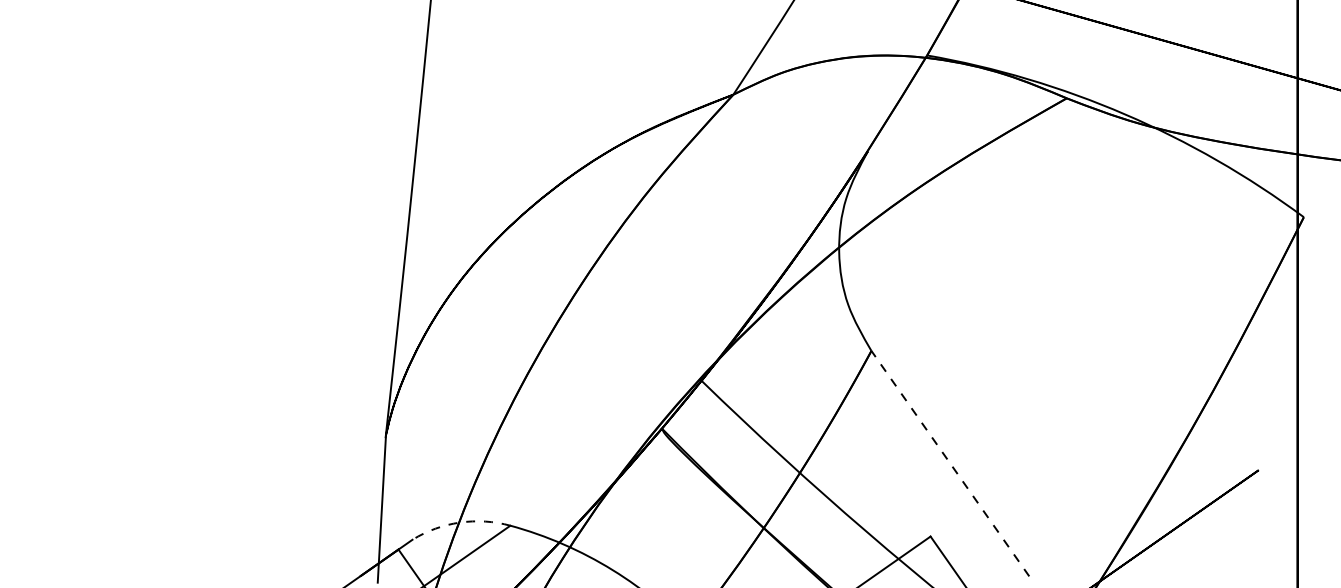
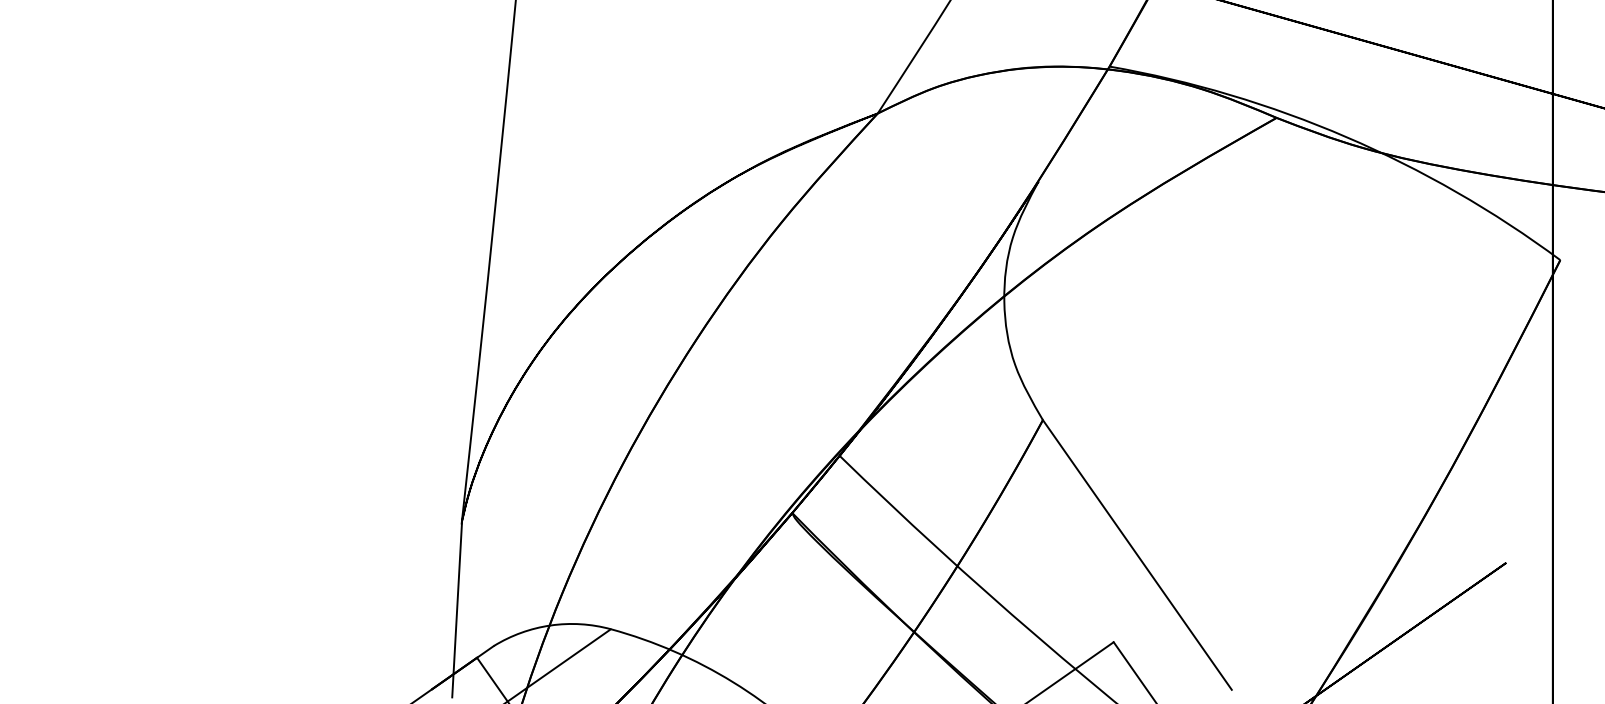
line: (950, 463) -> (1137, 554), dashed -> solid
arc: (460, 522) -> (551, 625), dashed -> solid

